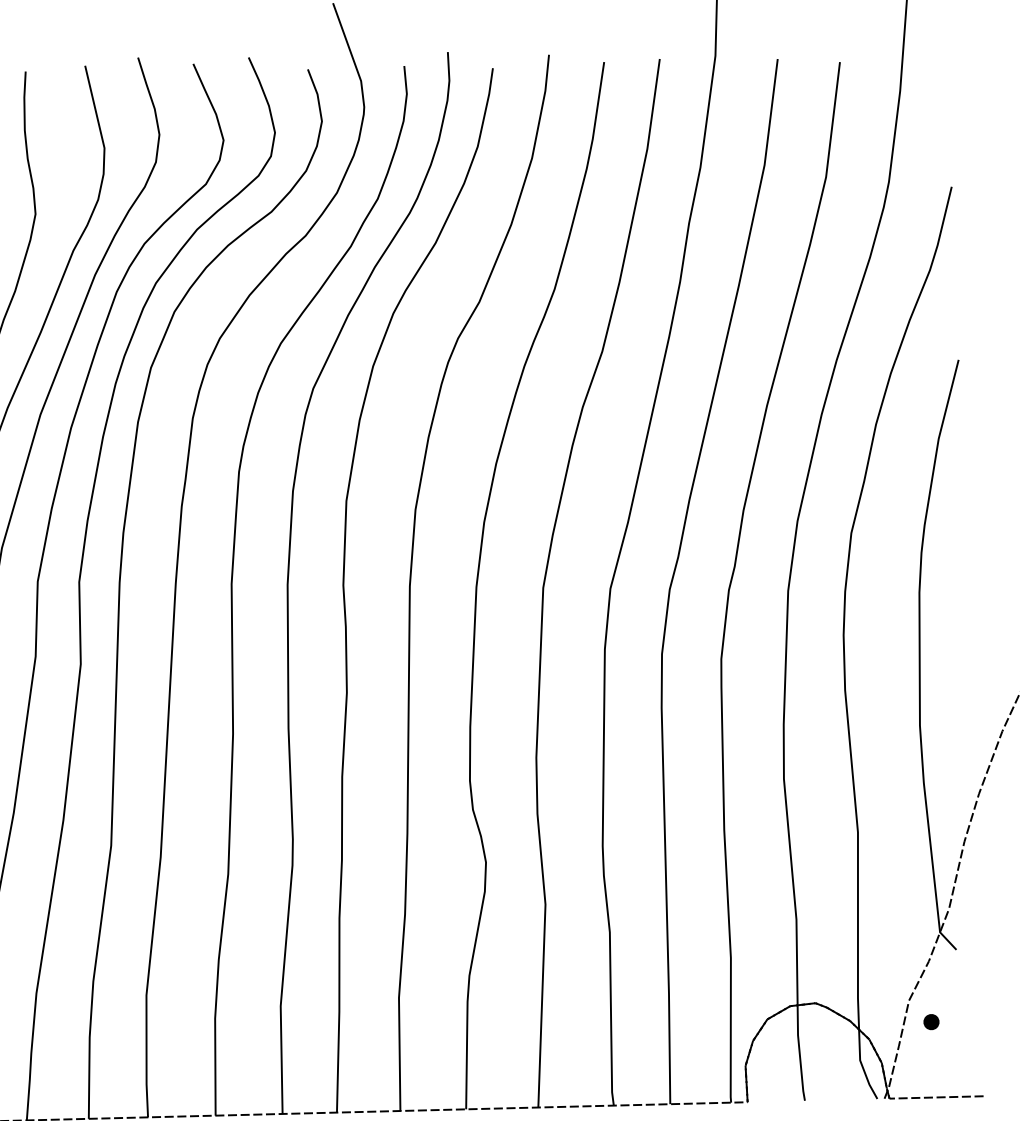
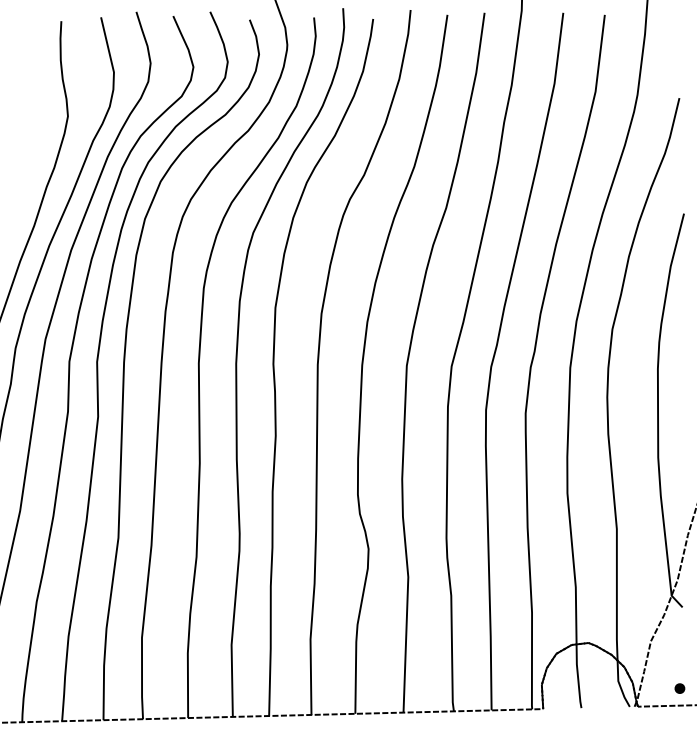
part: (930, 1021) -> (679, 688), moved

